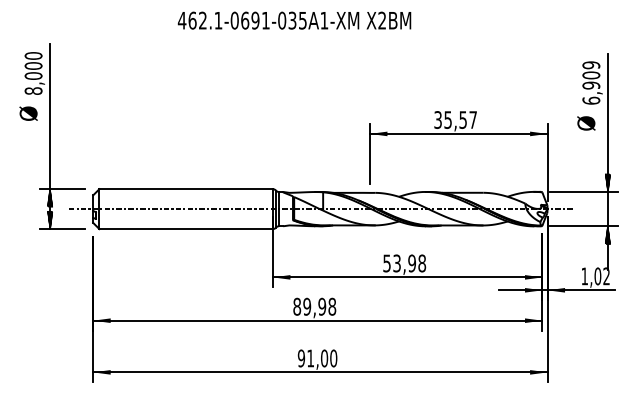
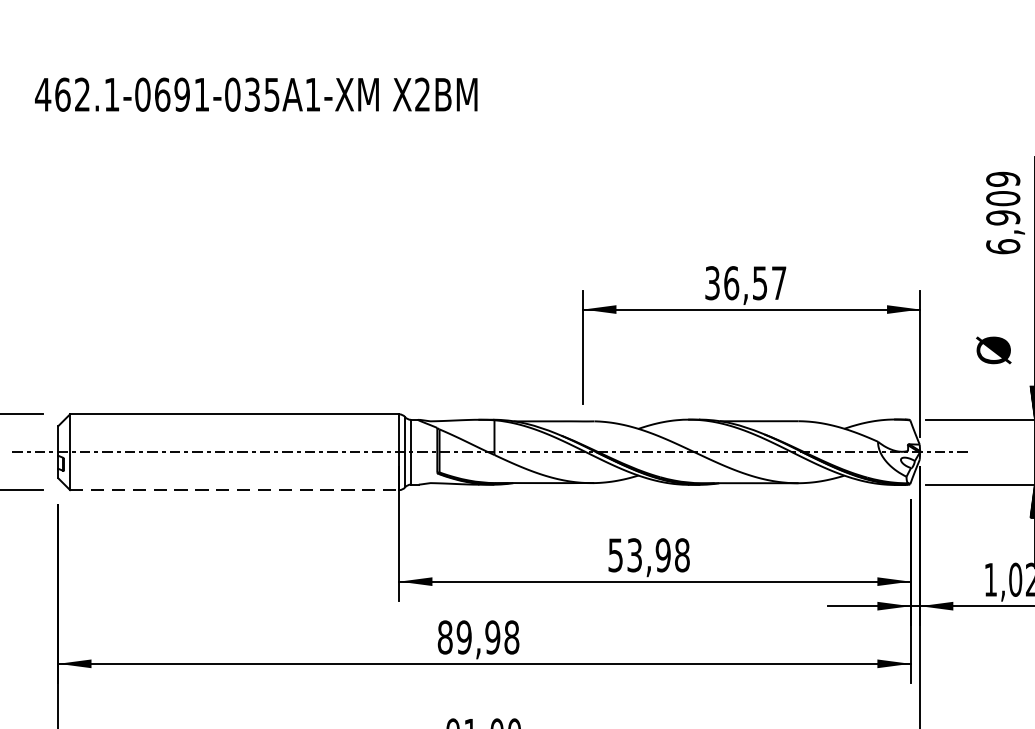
text: (294, 20) -> (256, 94), moved
text: (448, 119) -> (732, 282), 35,57 -> 36,57
text: (586, 123) -> (994, 350), moved
line: (186, 229) -> (235, 490), solid -> dashed

